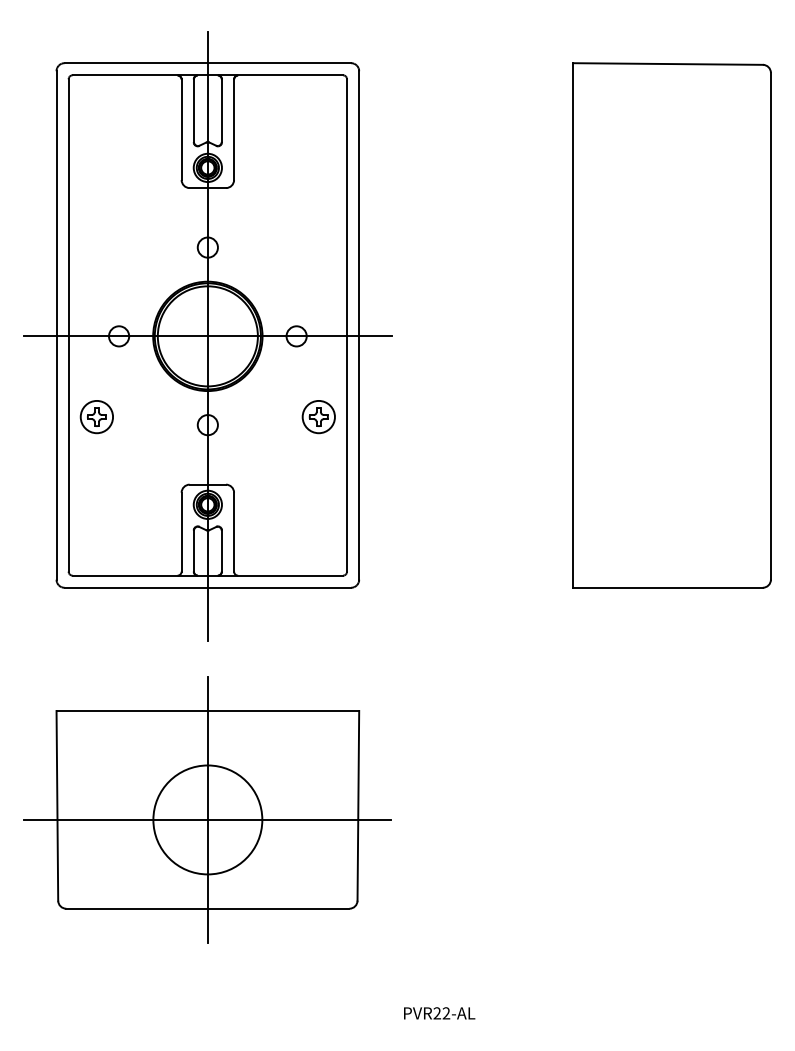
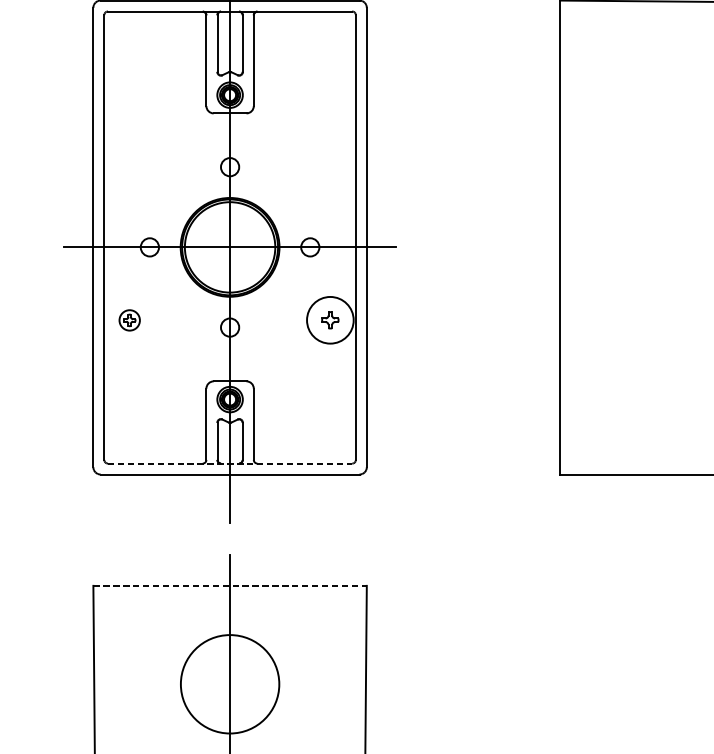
circle: (318, 416) -> (330, 319), size x1.6
part: (96, 417) -> (129, 320), size x0.7
line: (208, 575) -> (230, 463), solid -> dashed
line: (208, 711) -> (230, 586), solid -> dashed
line: (207, 819) -> (229, 683), removed

